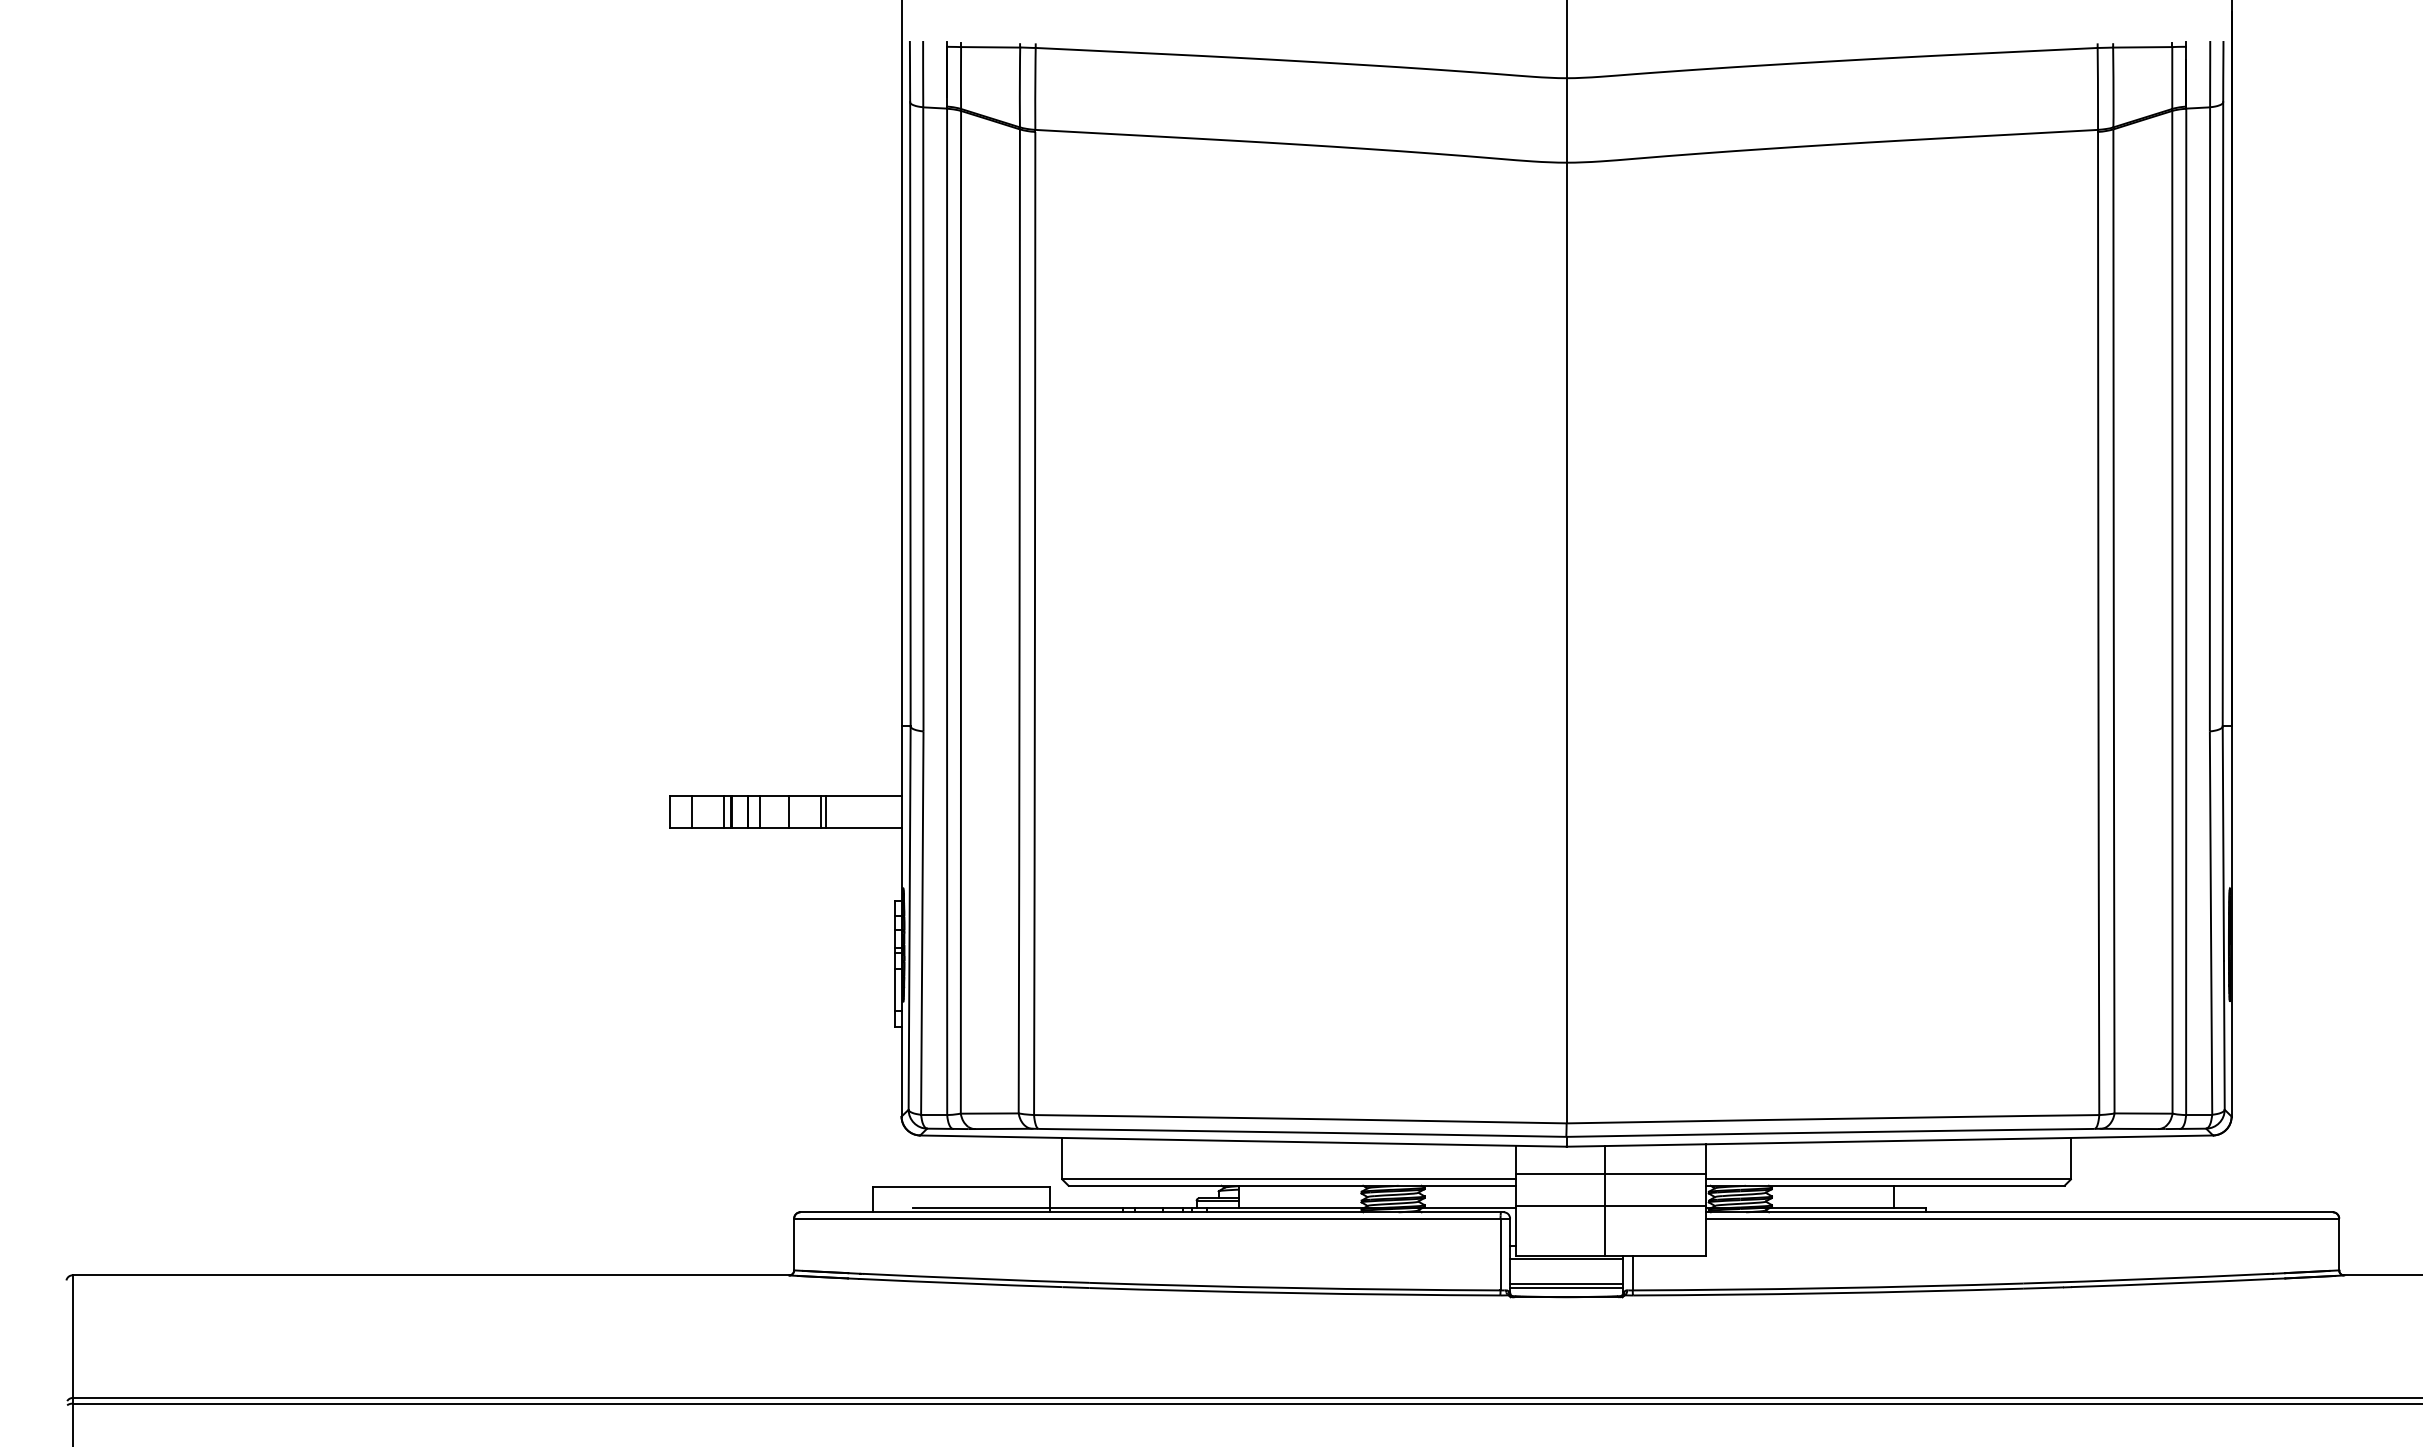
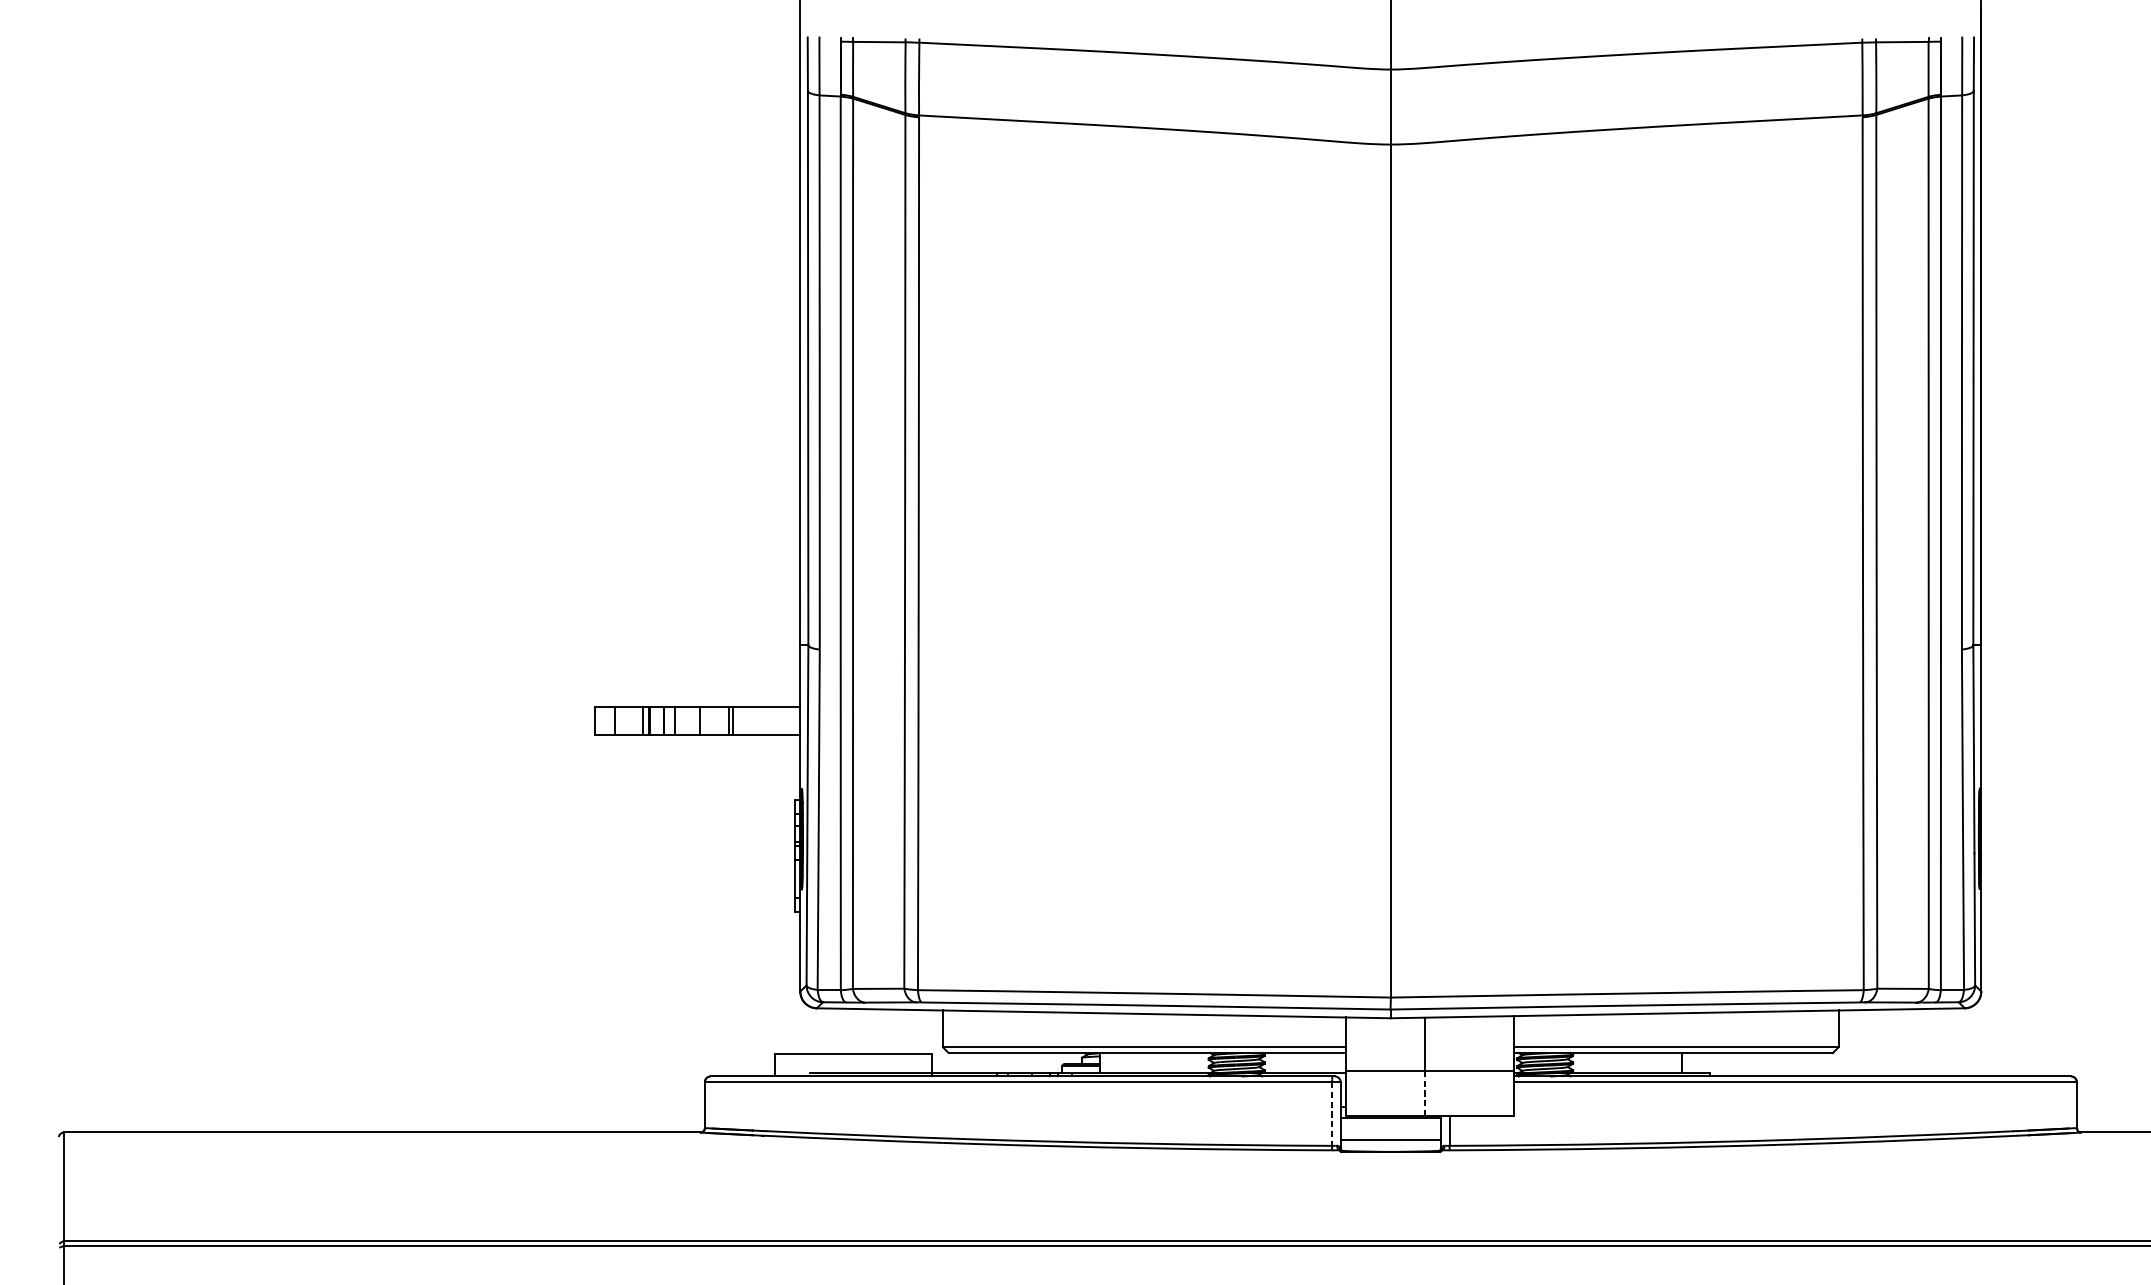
line: (1610, 1174) -> (1429, 1042), removed
line: (1604, 1231) -> (1424, 1093), solid -> dashed
line: (1500, 1254) -> (1332, 1113), solid -> dashed
line: (1566, 1287) -> (1390, 1143), removed

